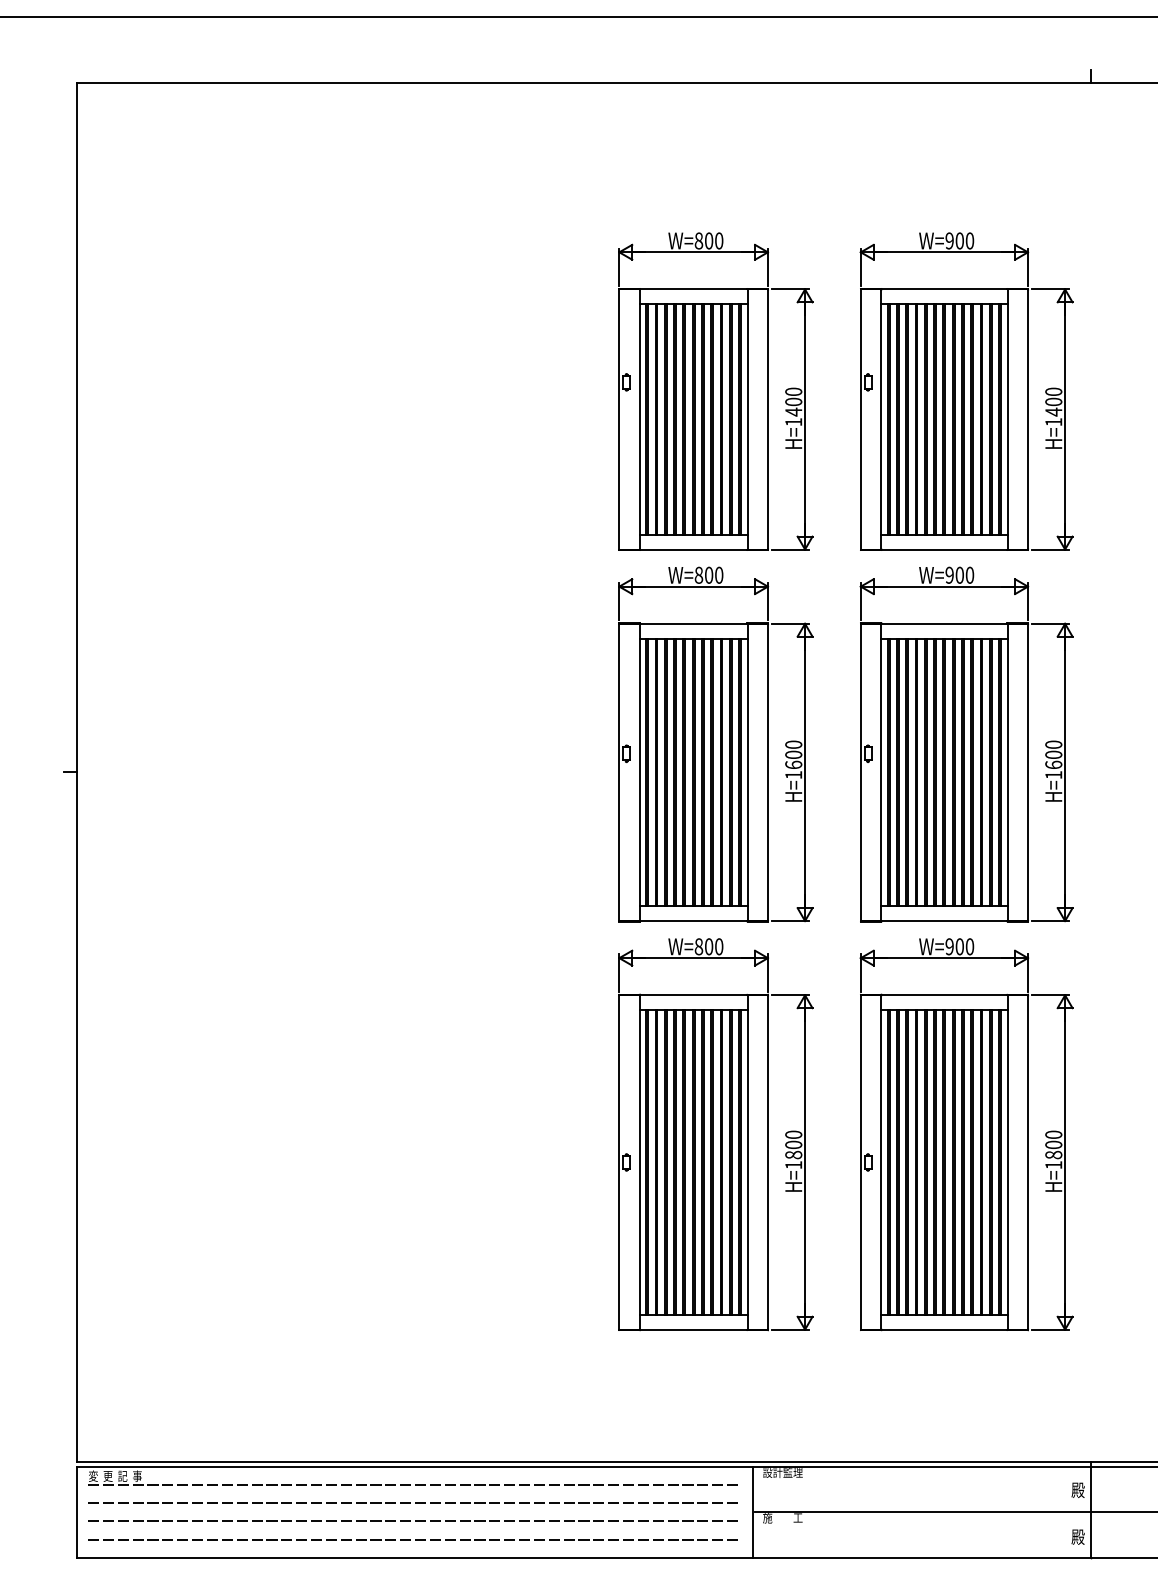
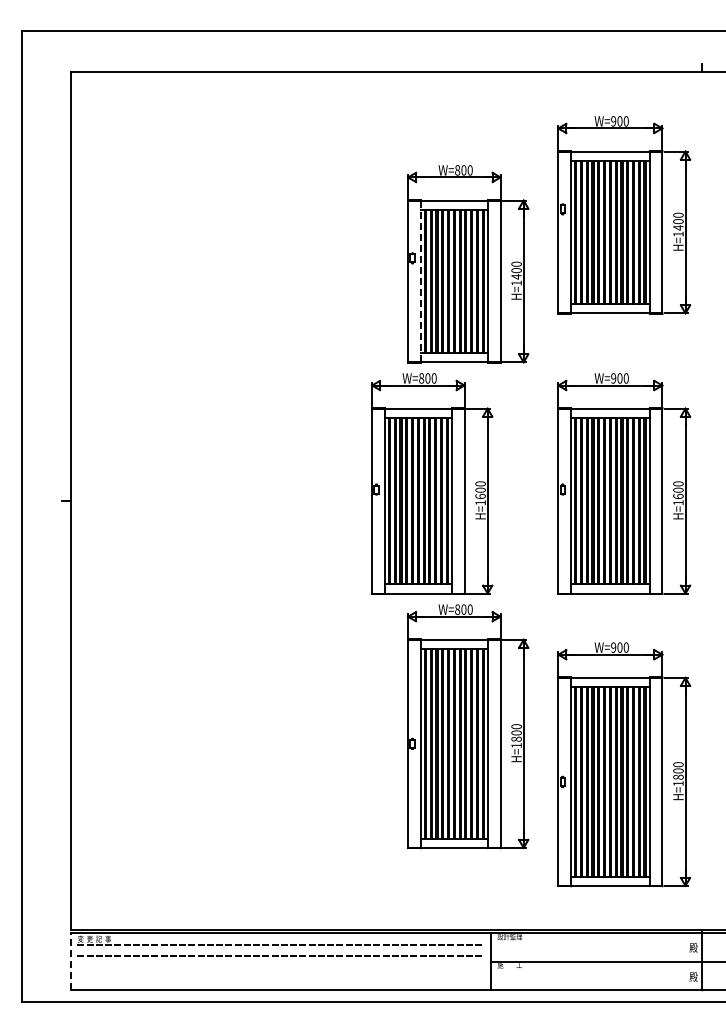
part: (967, 392) -> (624, 215), moved
line: (639, 419) -> (420, 281), solid -> dashed
part: (716, 744) -> (432, 483), moved
part: (967, 1134) -> (624, 764), moved
line: (76, 1512) -> (70, 961), solid -> dashed
line: (414, 1521) -> (280, 967), removed
line: (414, 1539) -> (280, 978), removed

